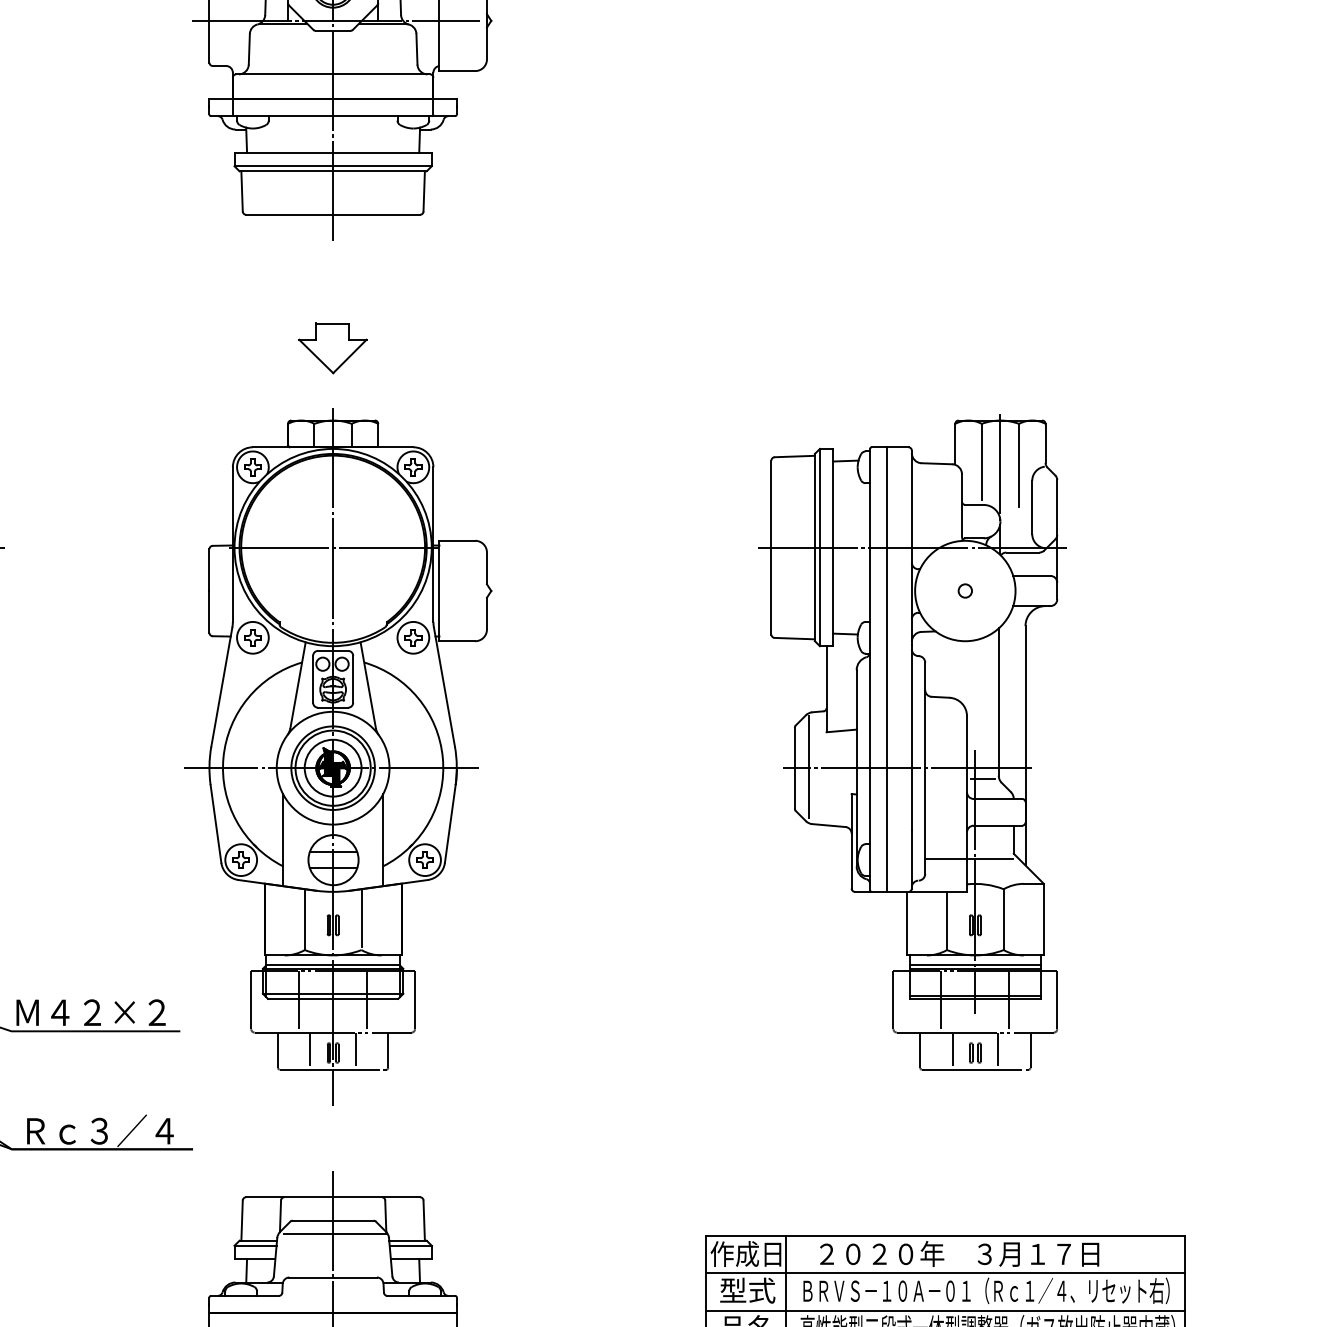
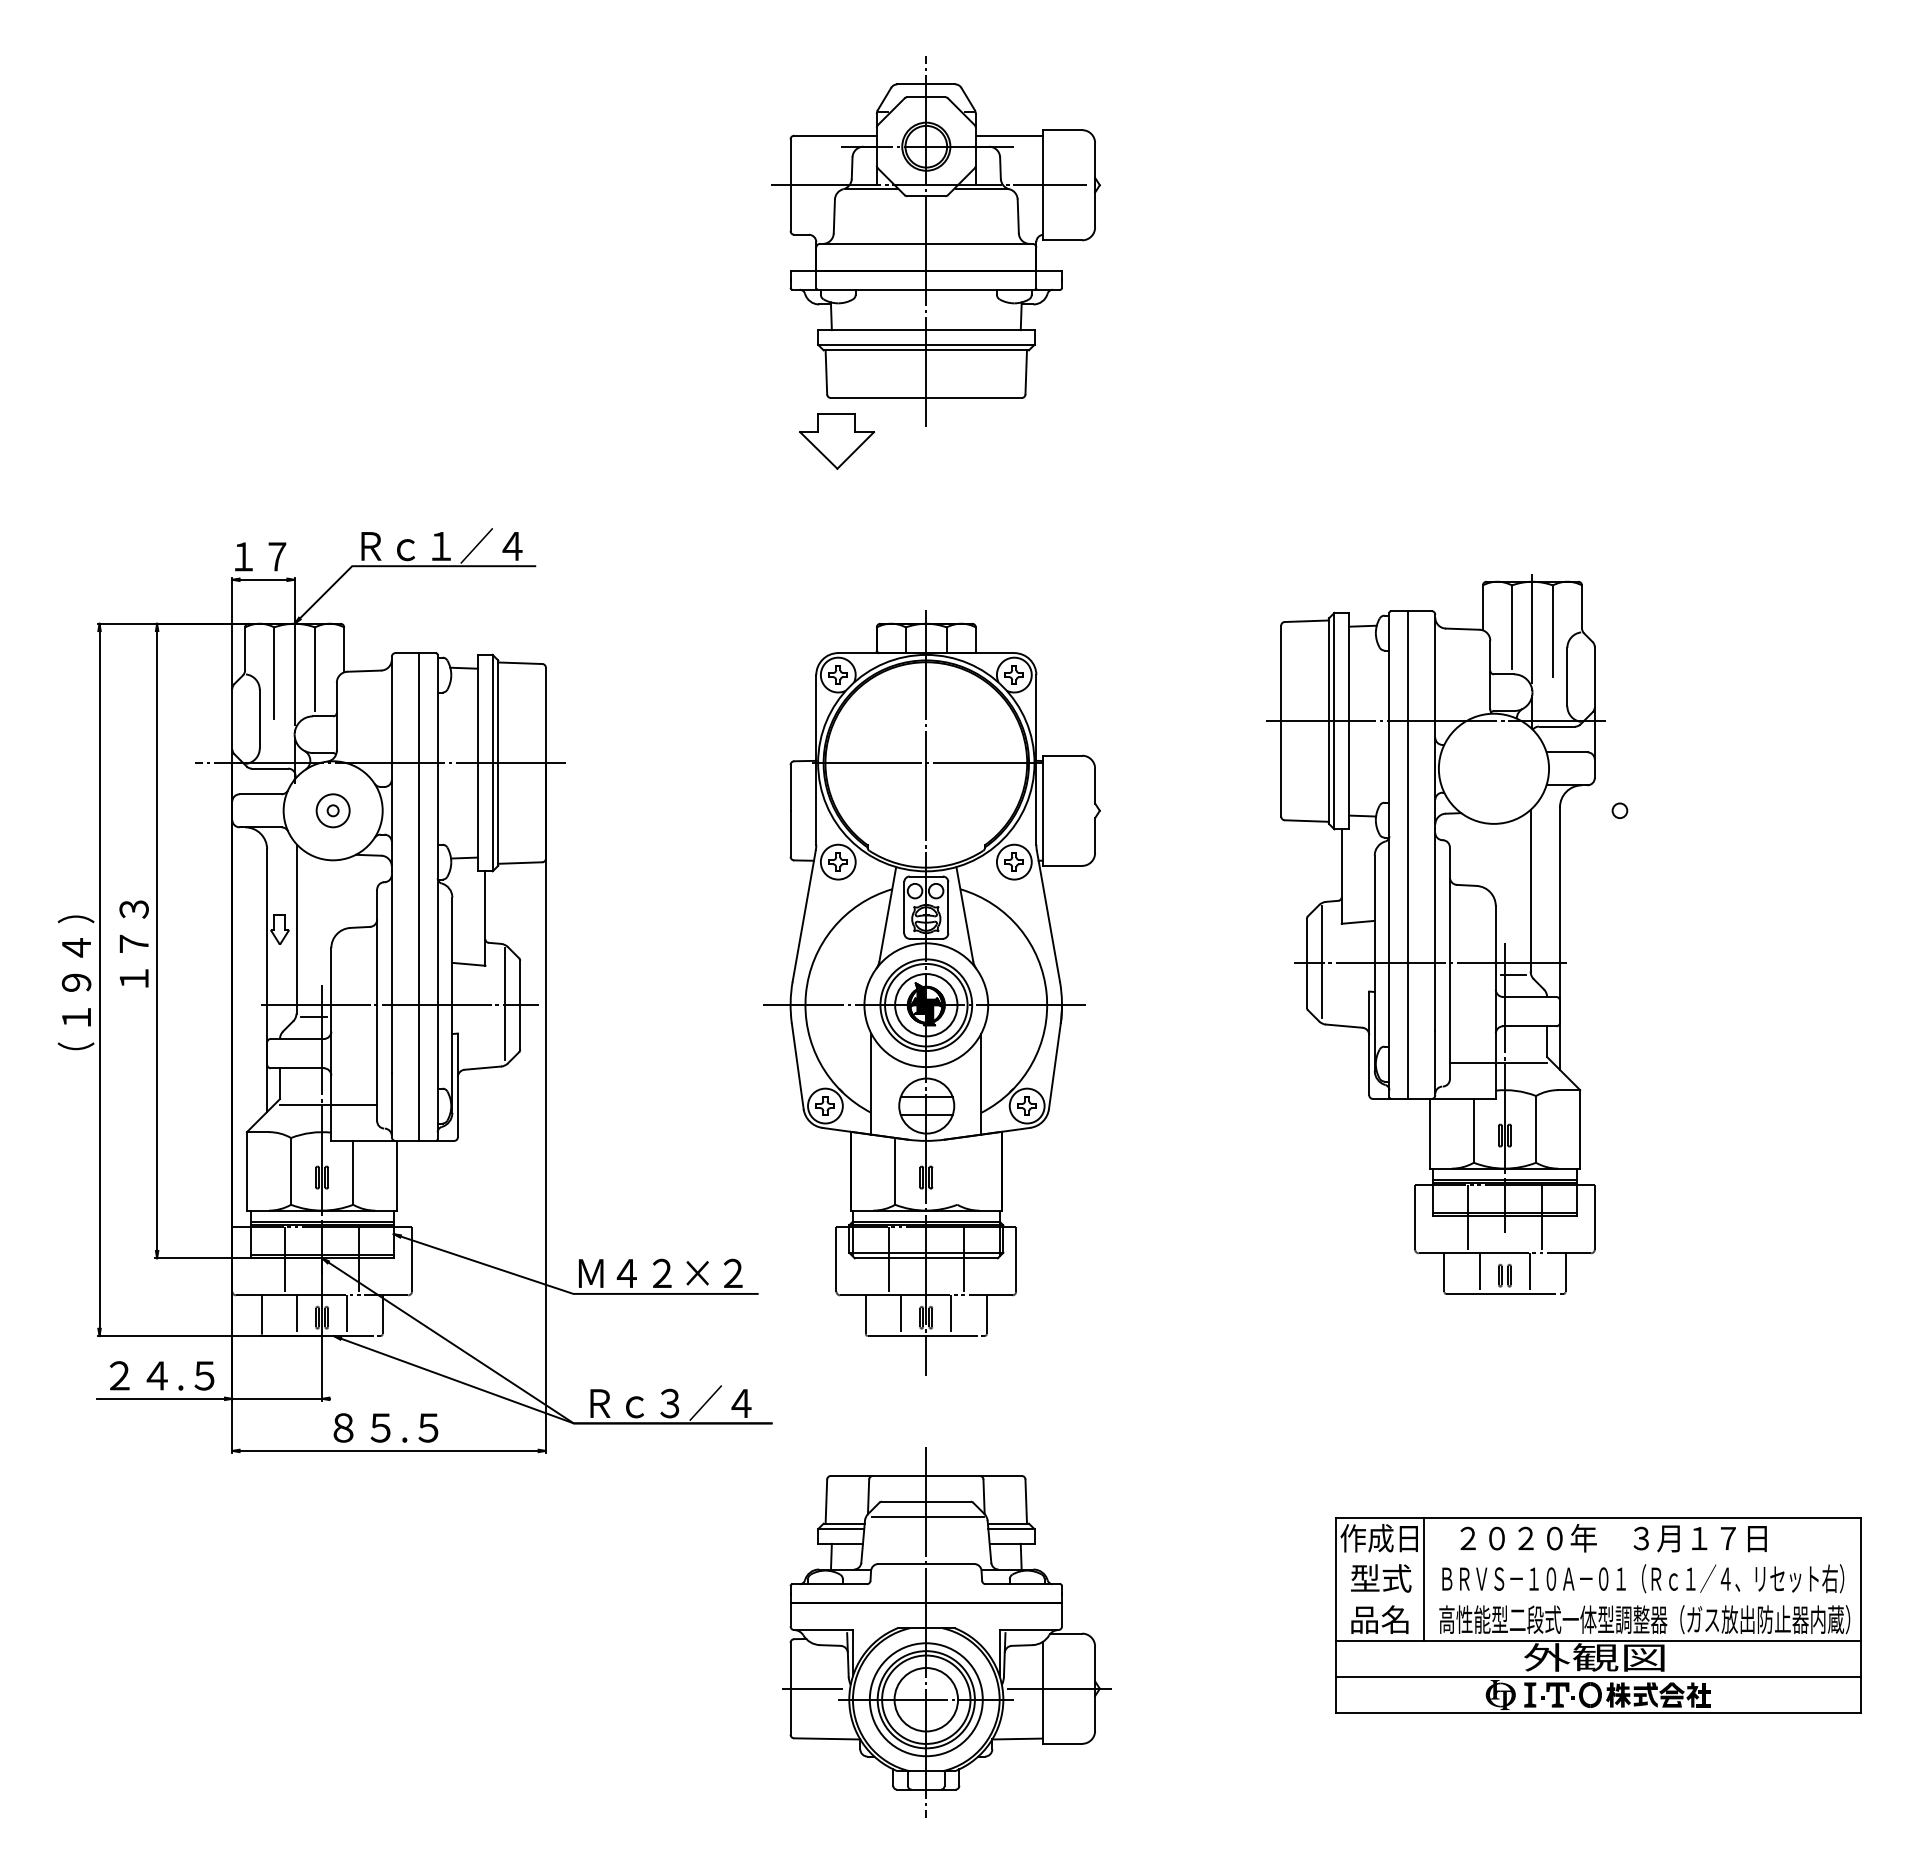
part: (333, 348) -> (837, 441), moved
part: (912, 742) -> (1435, 934), moved
line: (361, 917) -> (957, 1169), removed
line: (945, 1273) -> (1598, 1559), removed
line: (945, 1310) -> (1598, 1600), removed

